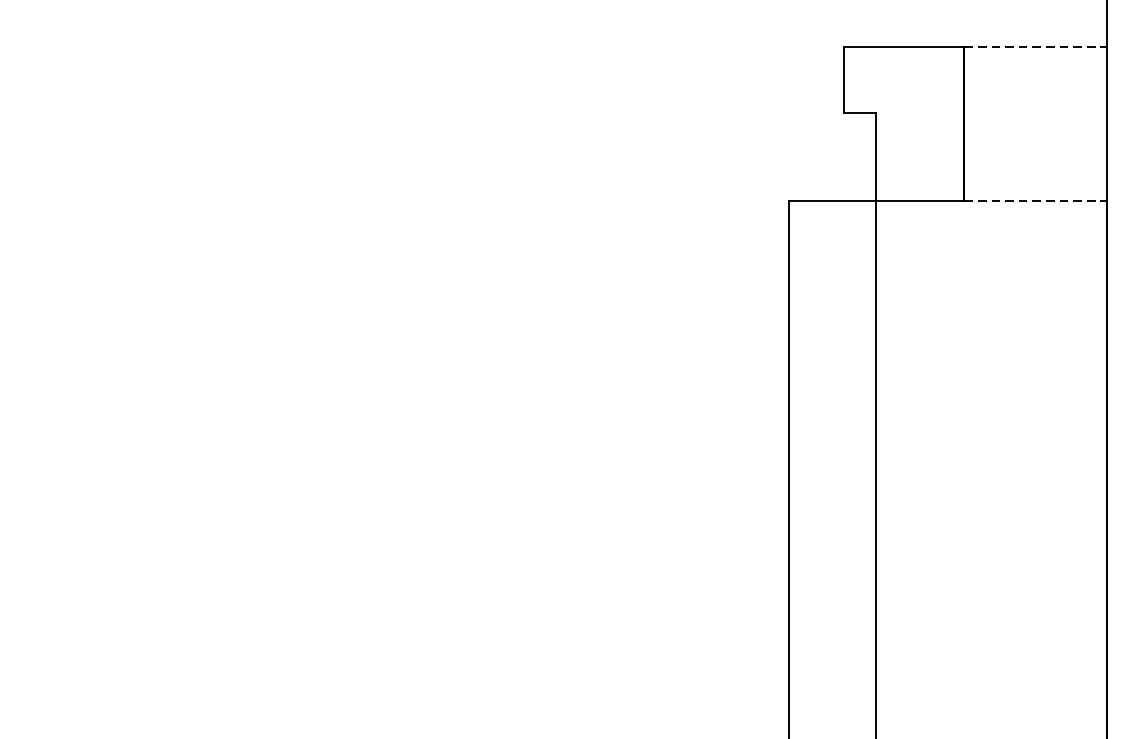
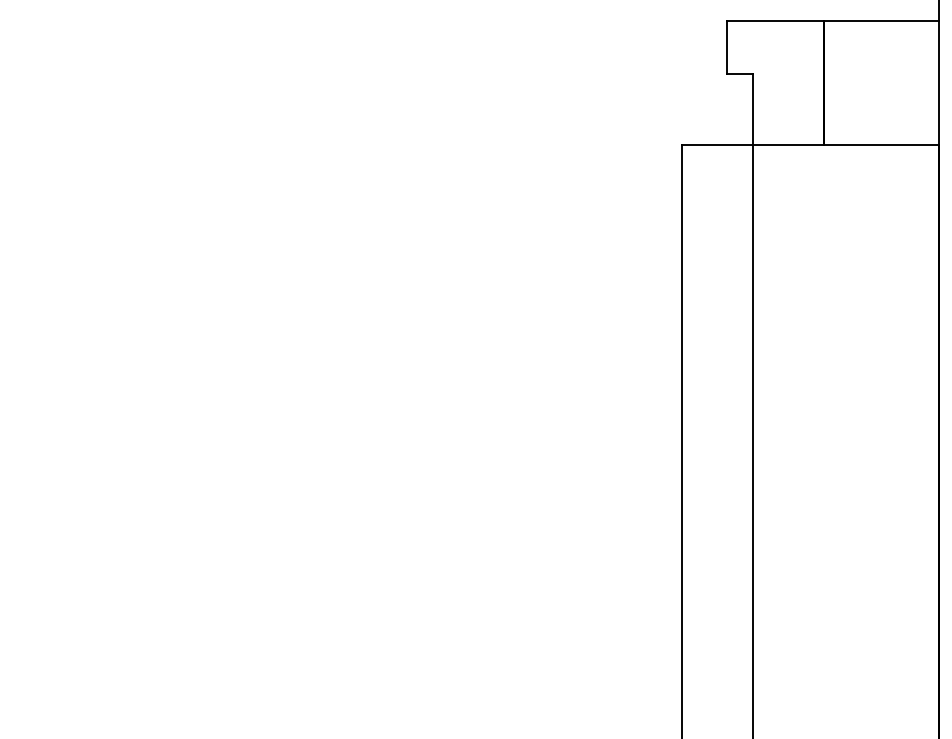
line: (1035, 46) -> (881, 20), dashed -> solid
line: (1035, 200) -> (881, 144), dashed -> solid

